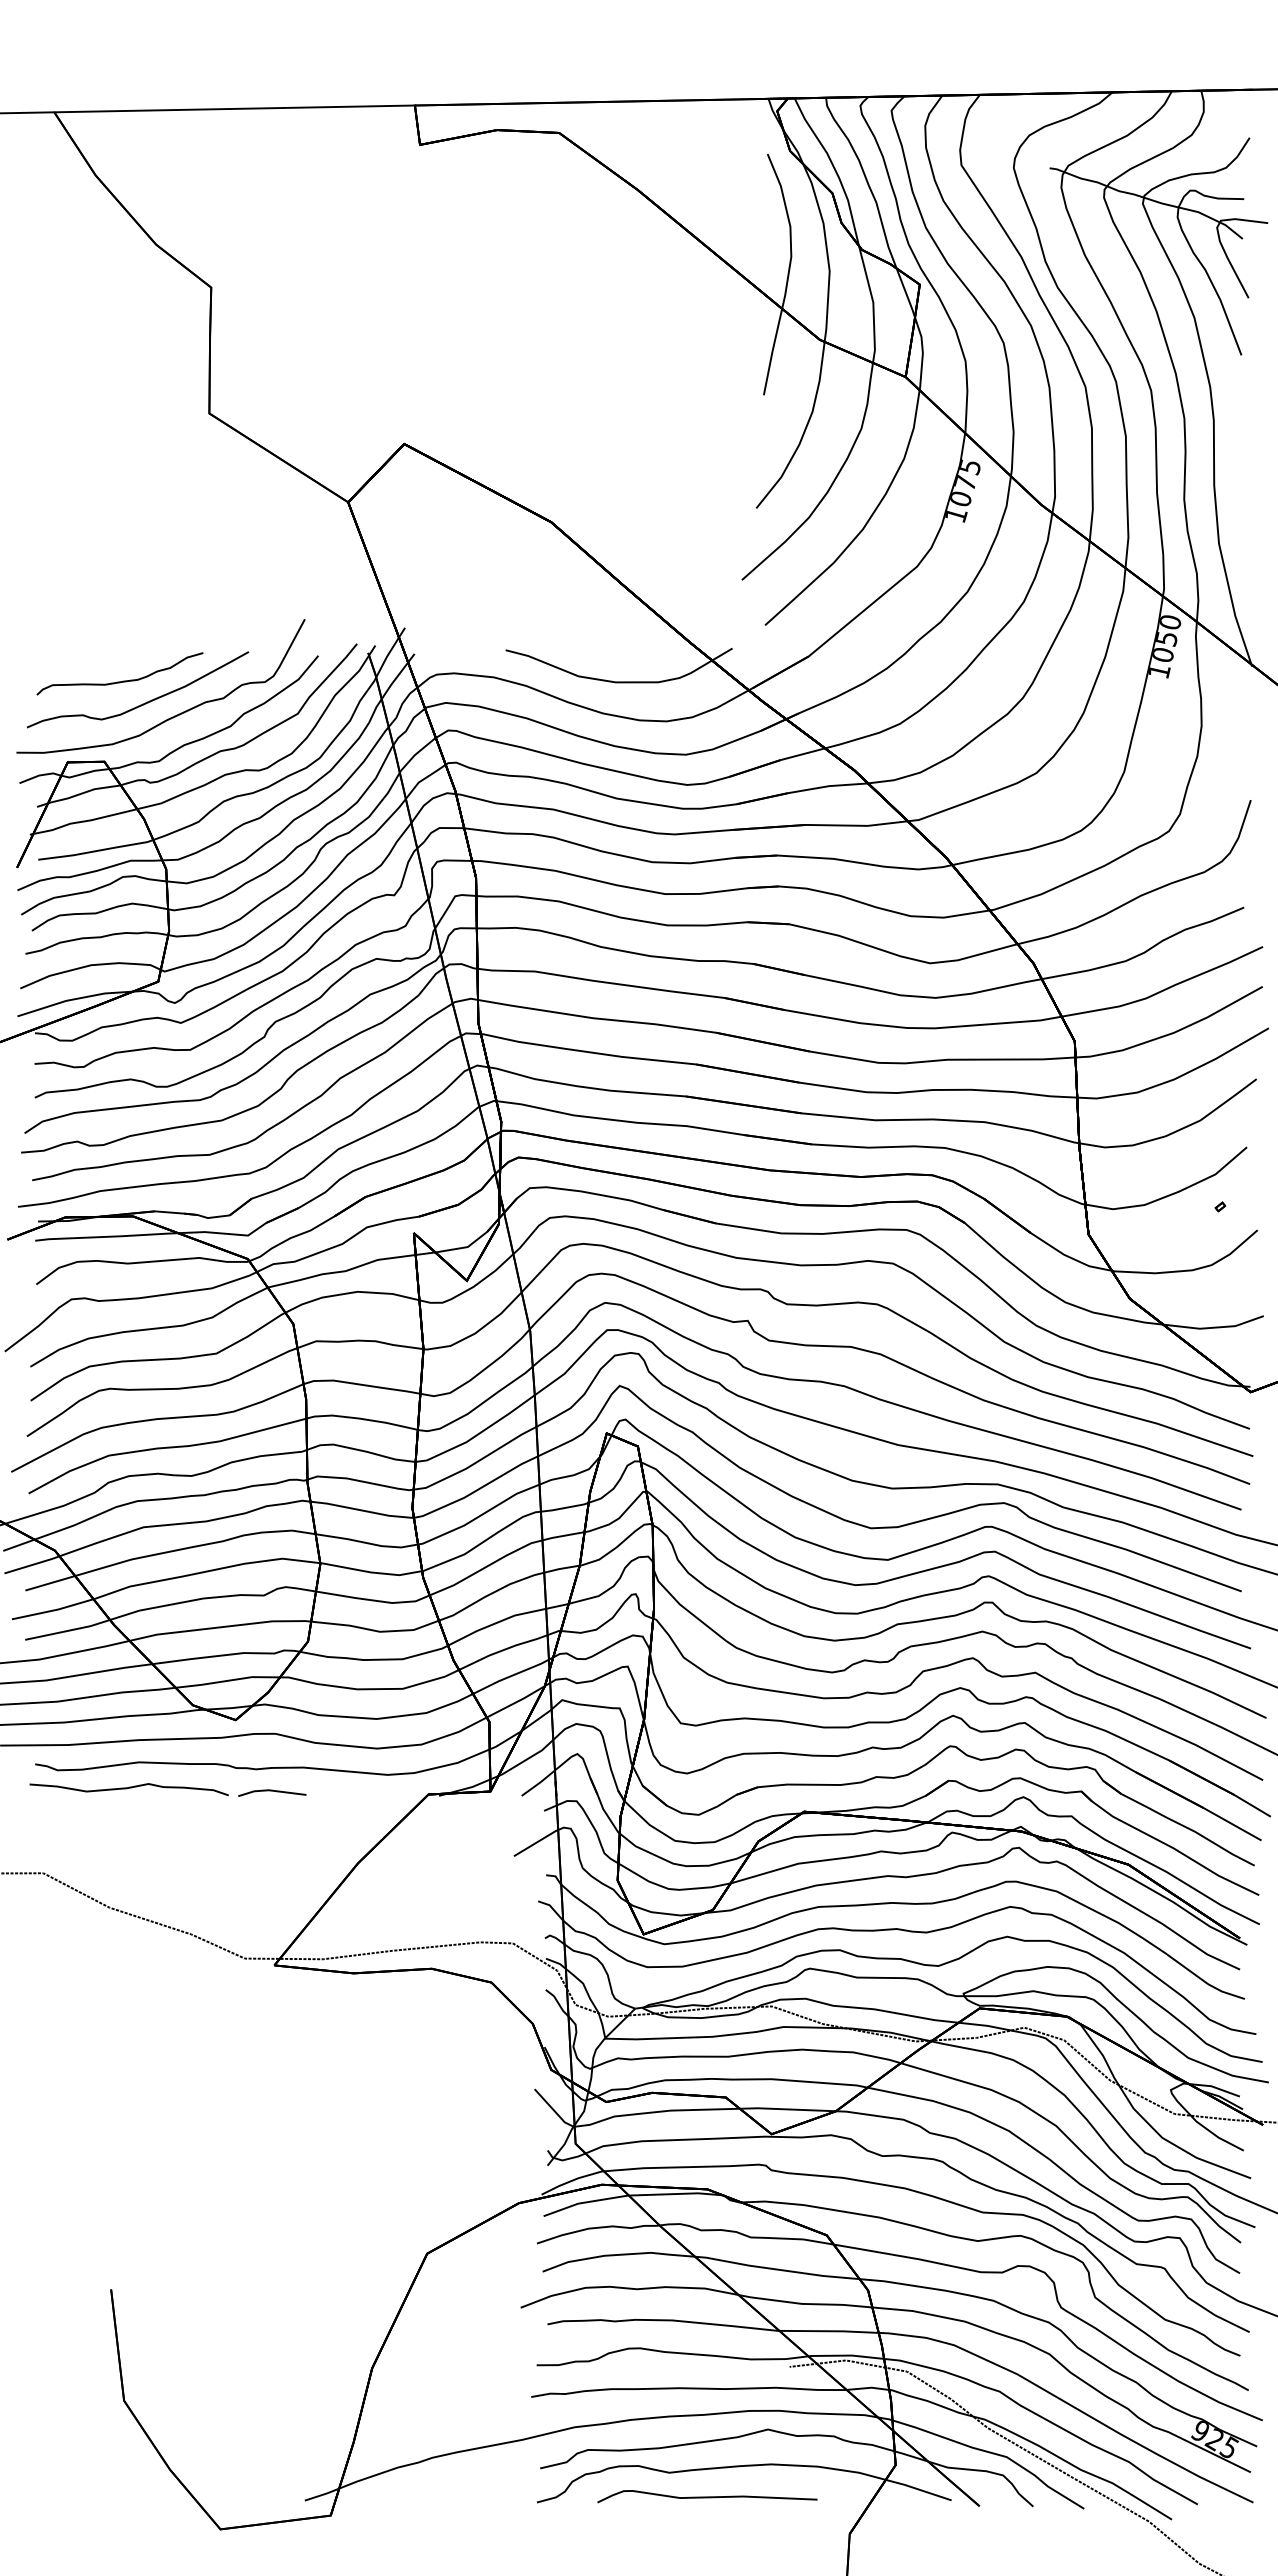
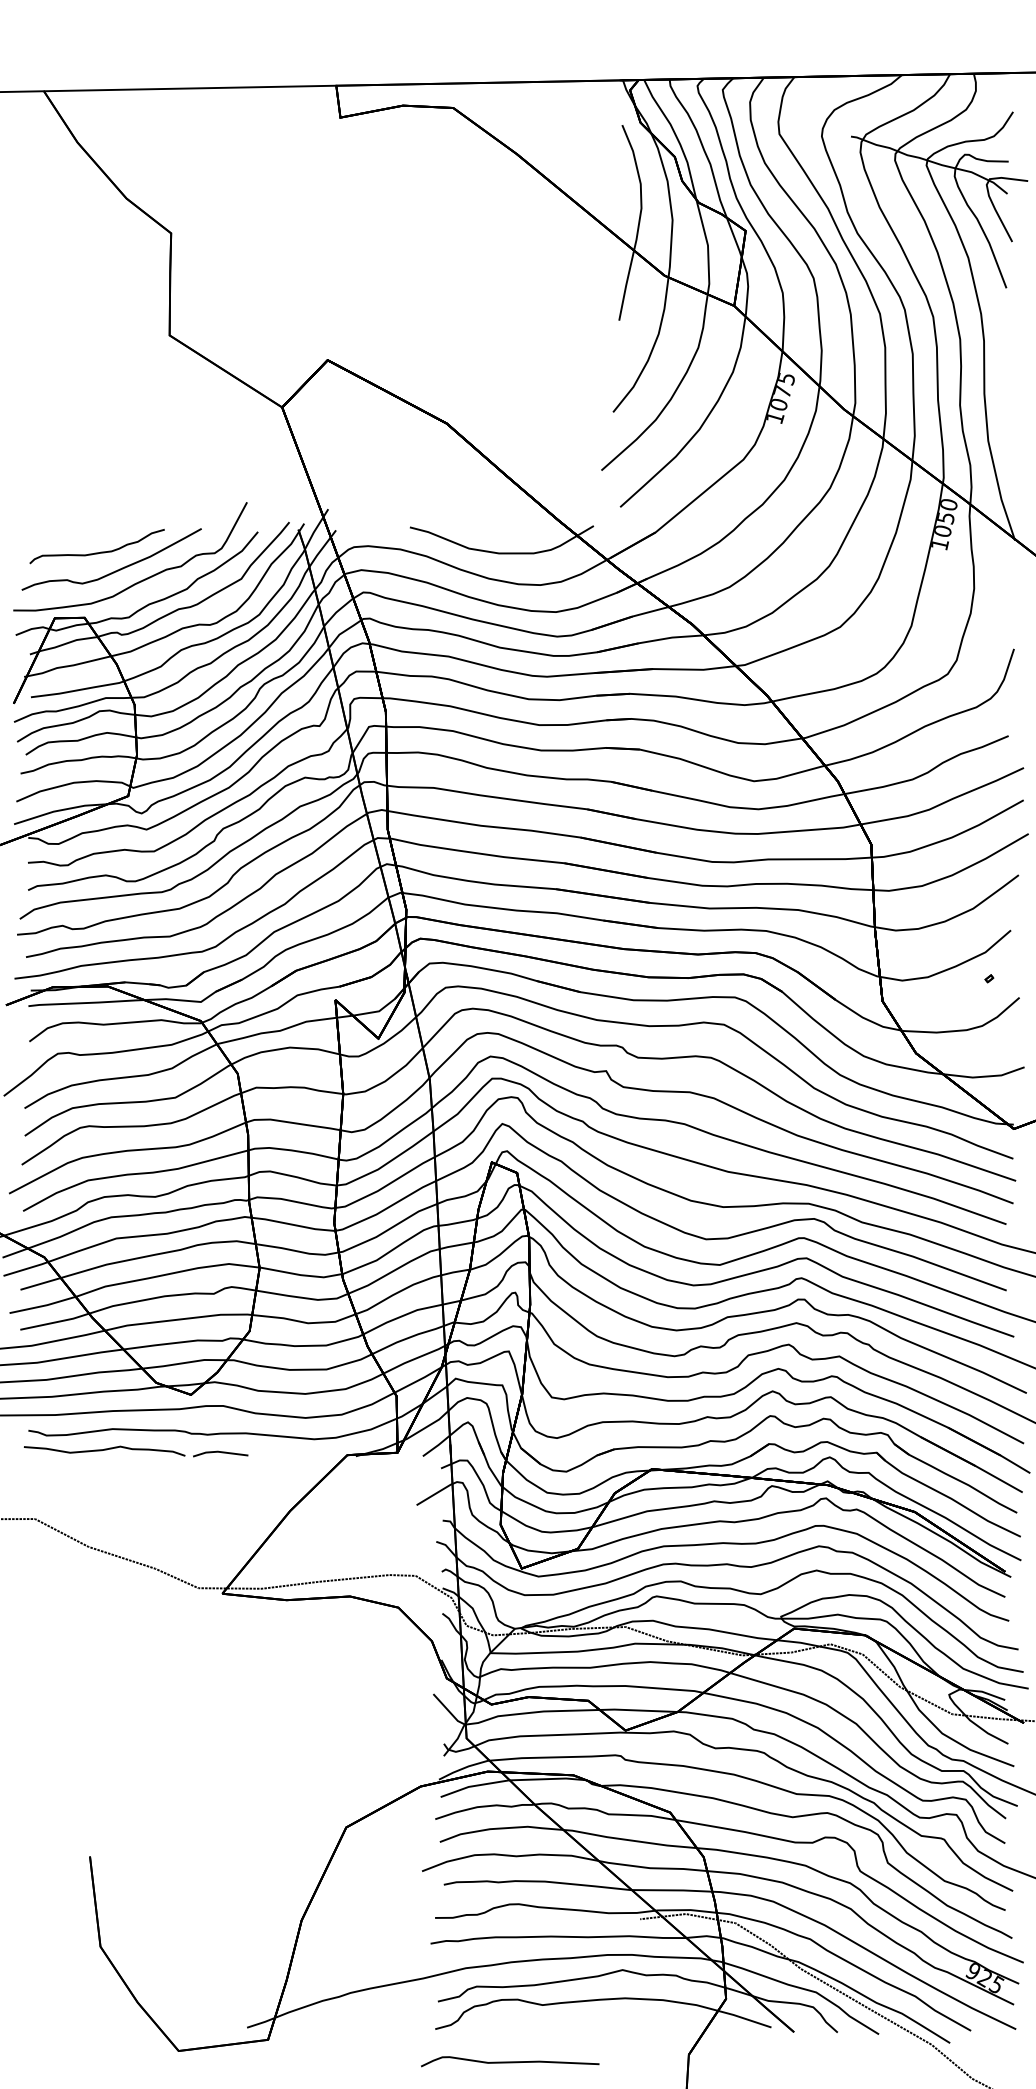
curve: (707, 2496) -> (510, 2061), moved

